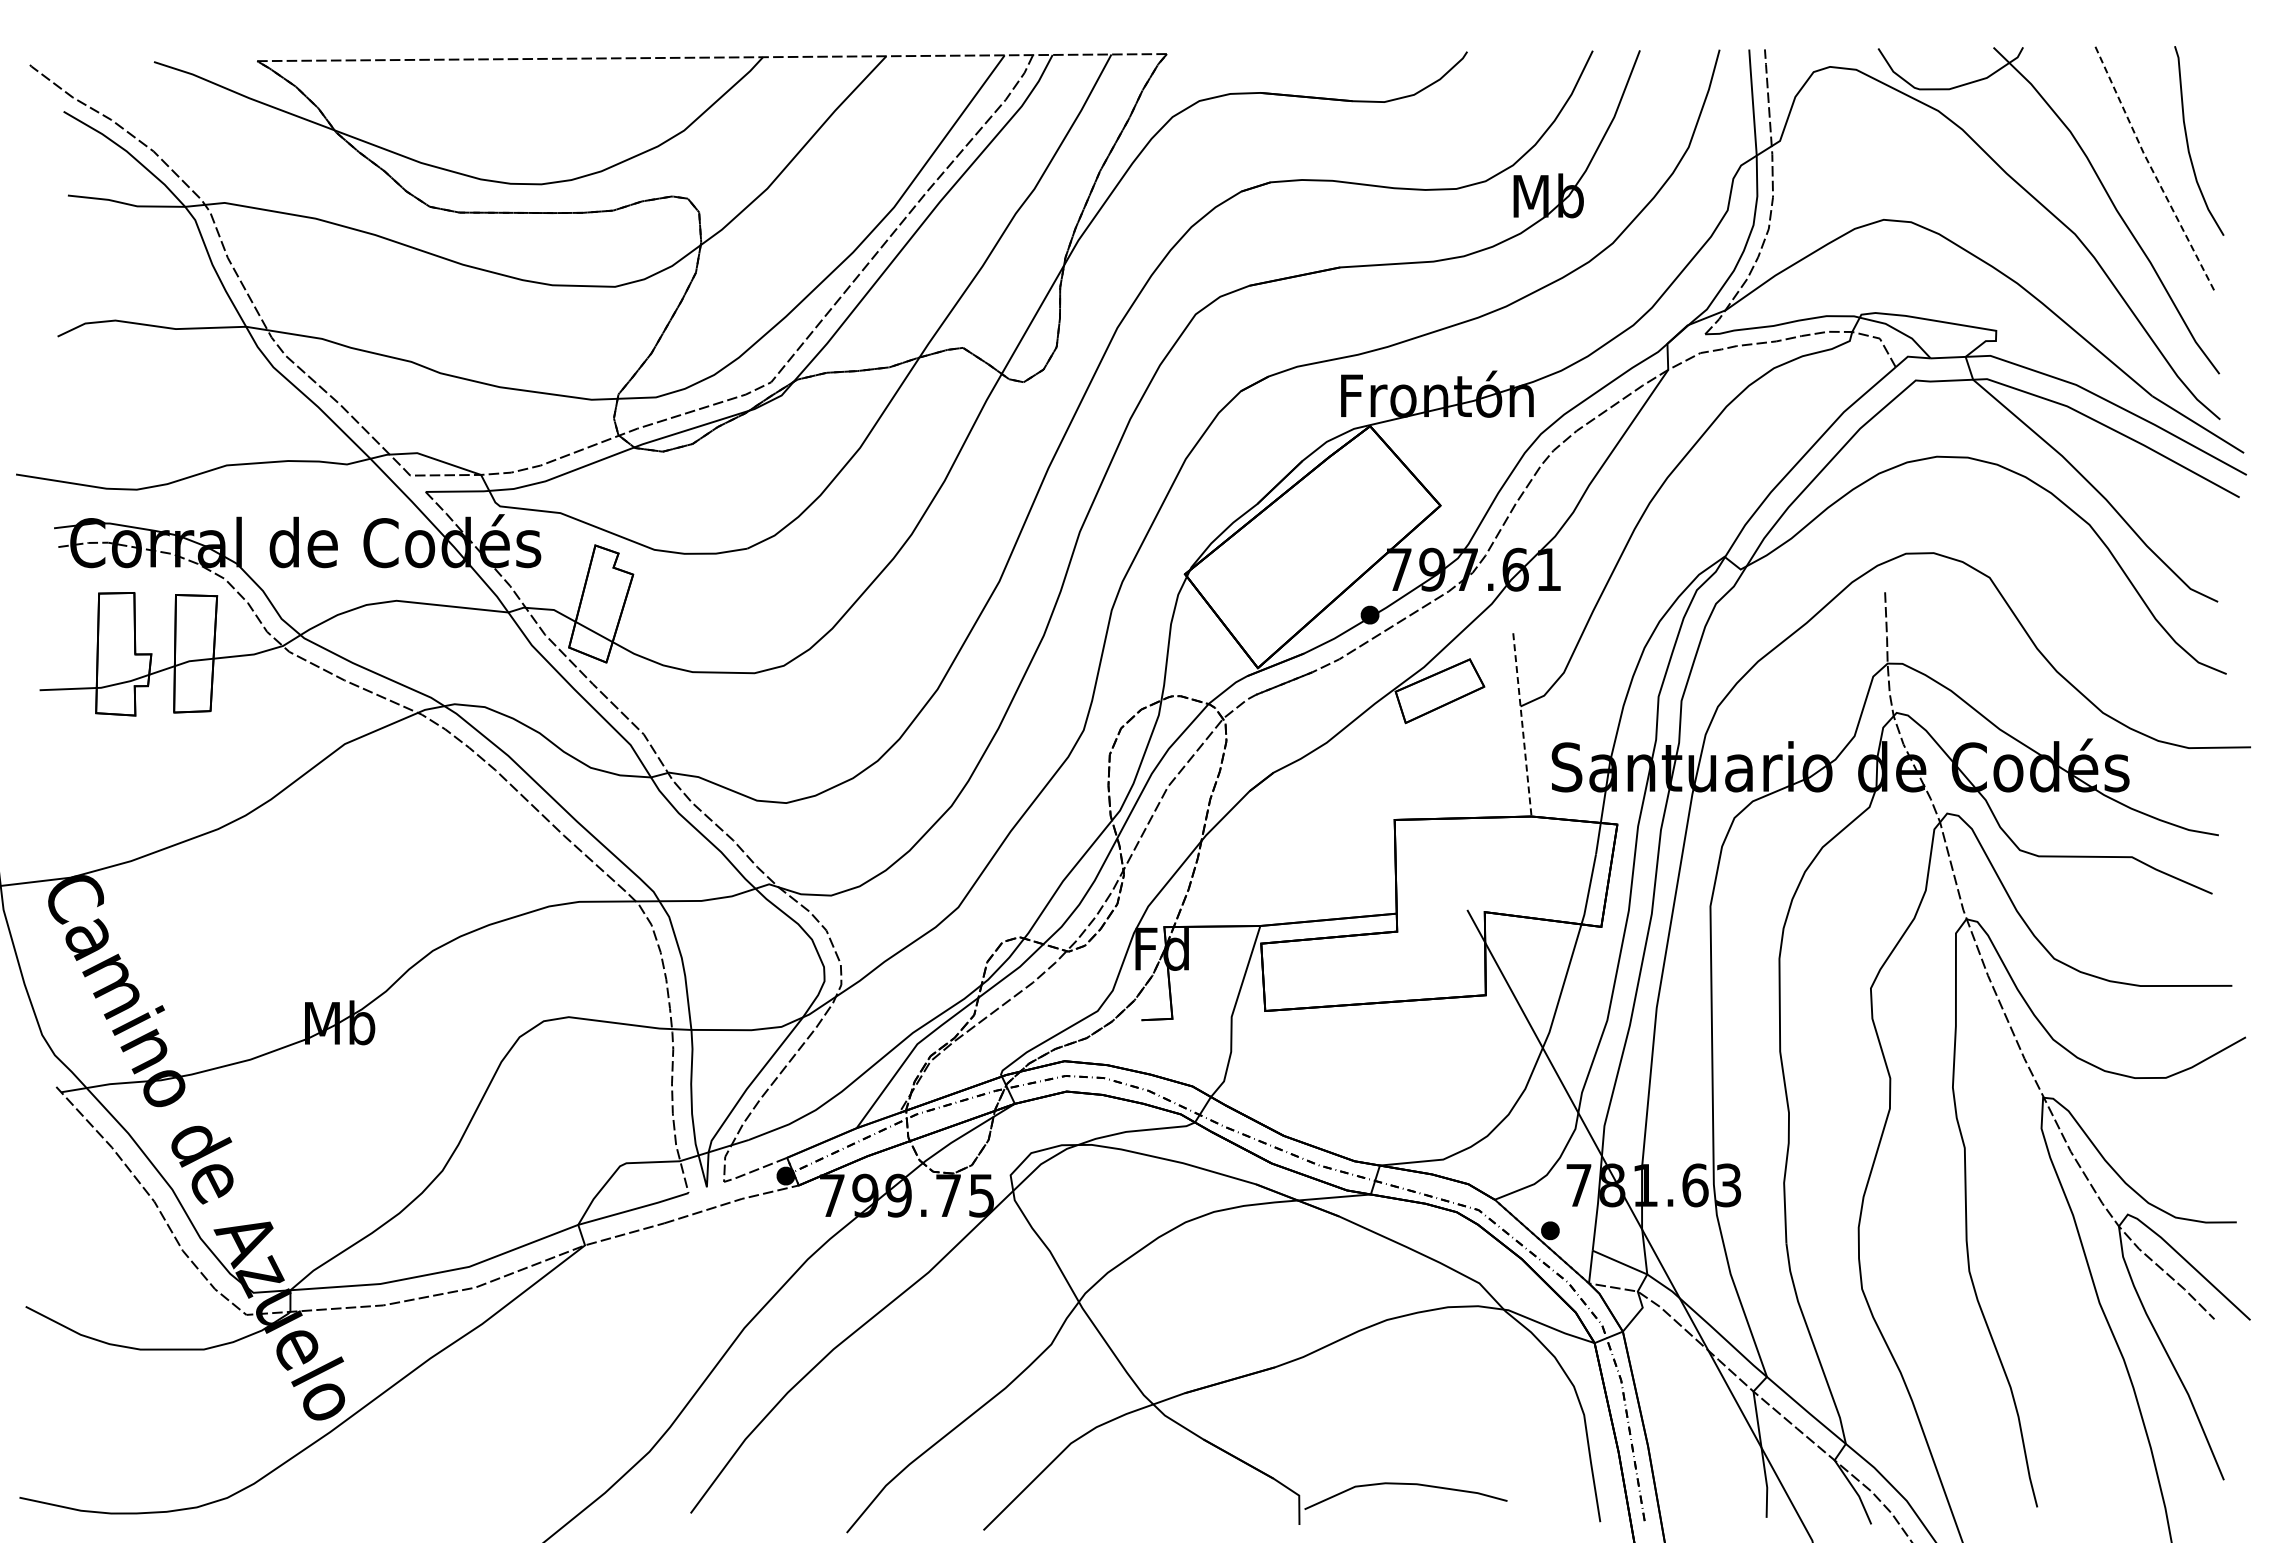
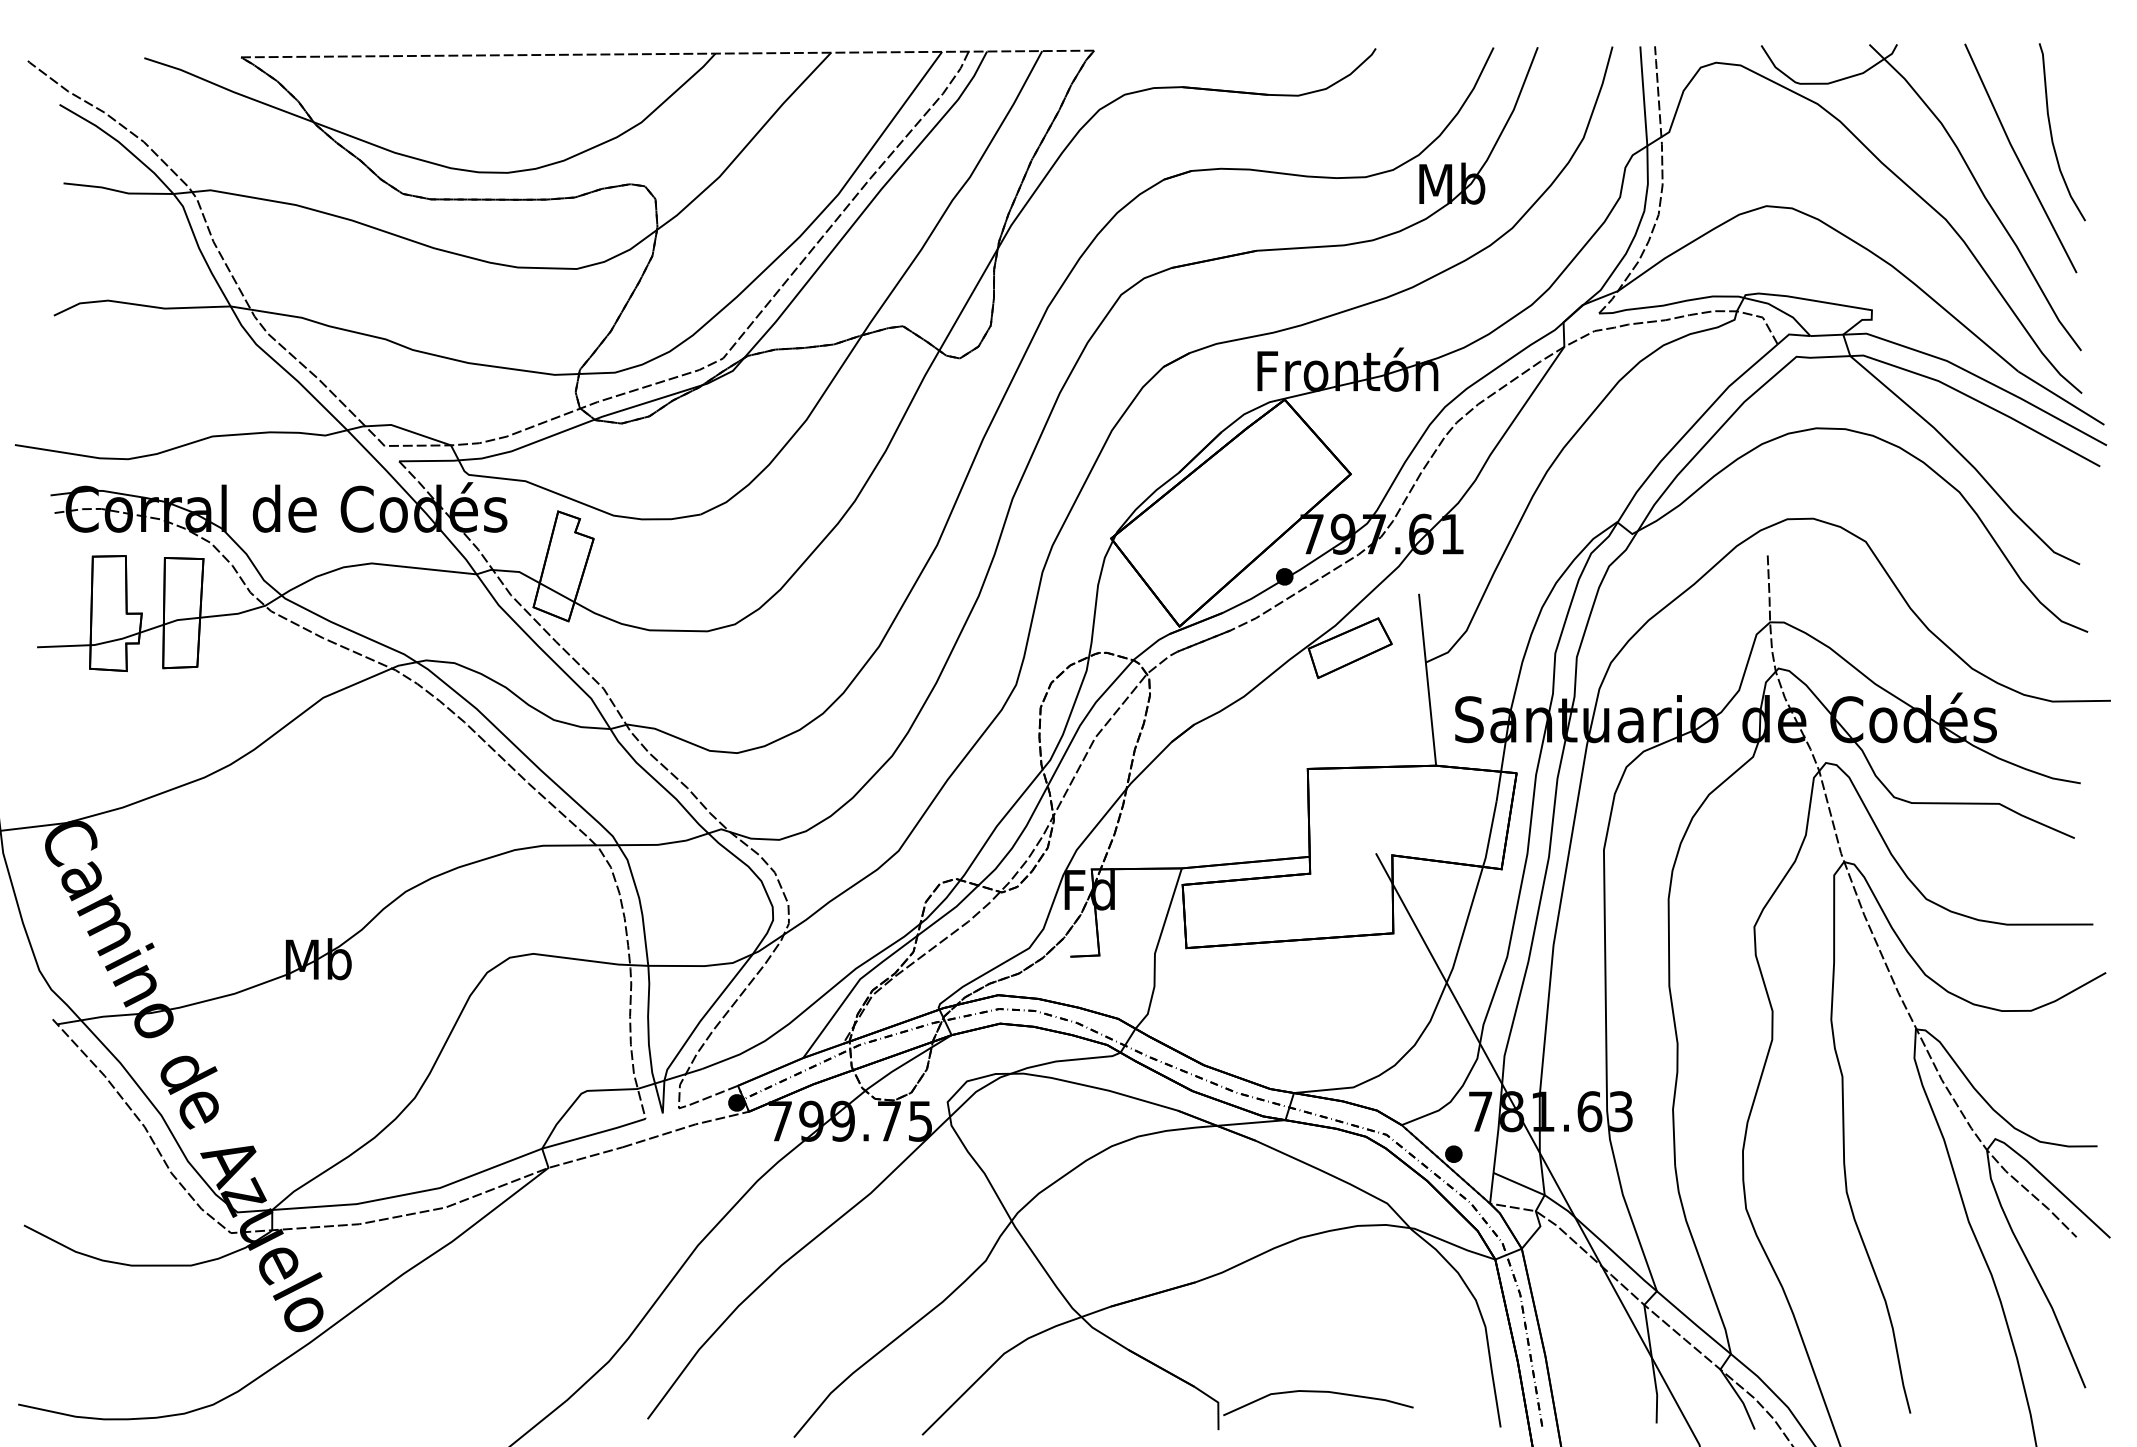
line: (2152, 169) -> (2018, 158), dashed -> solid
line: (1522, 725) -> (1427, 680), dashed -> solid

